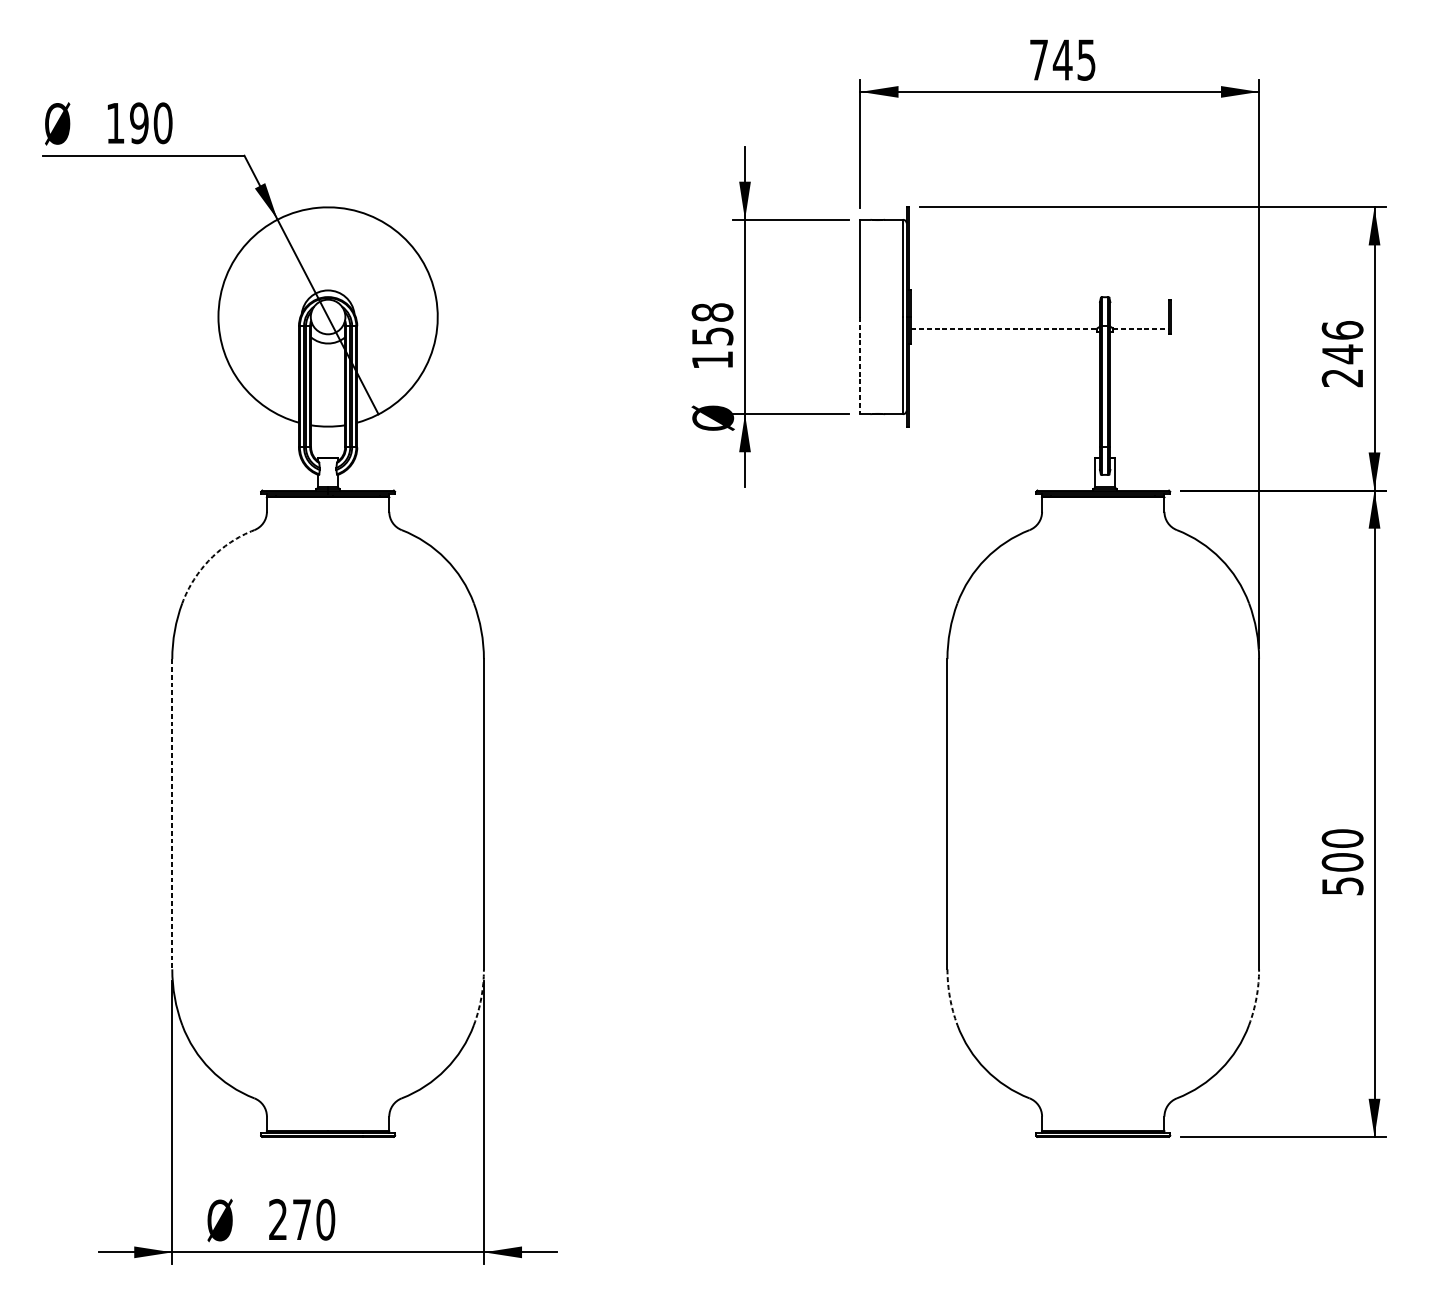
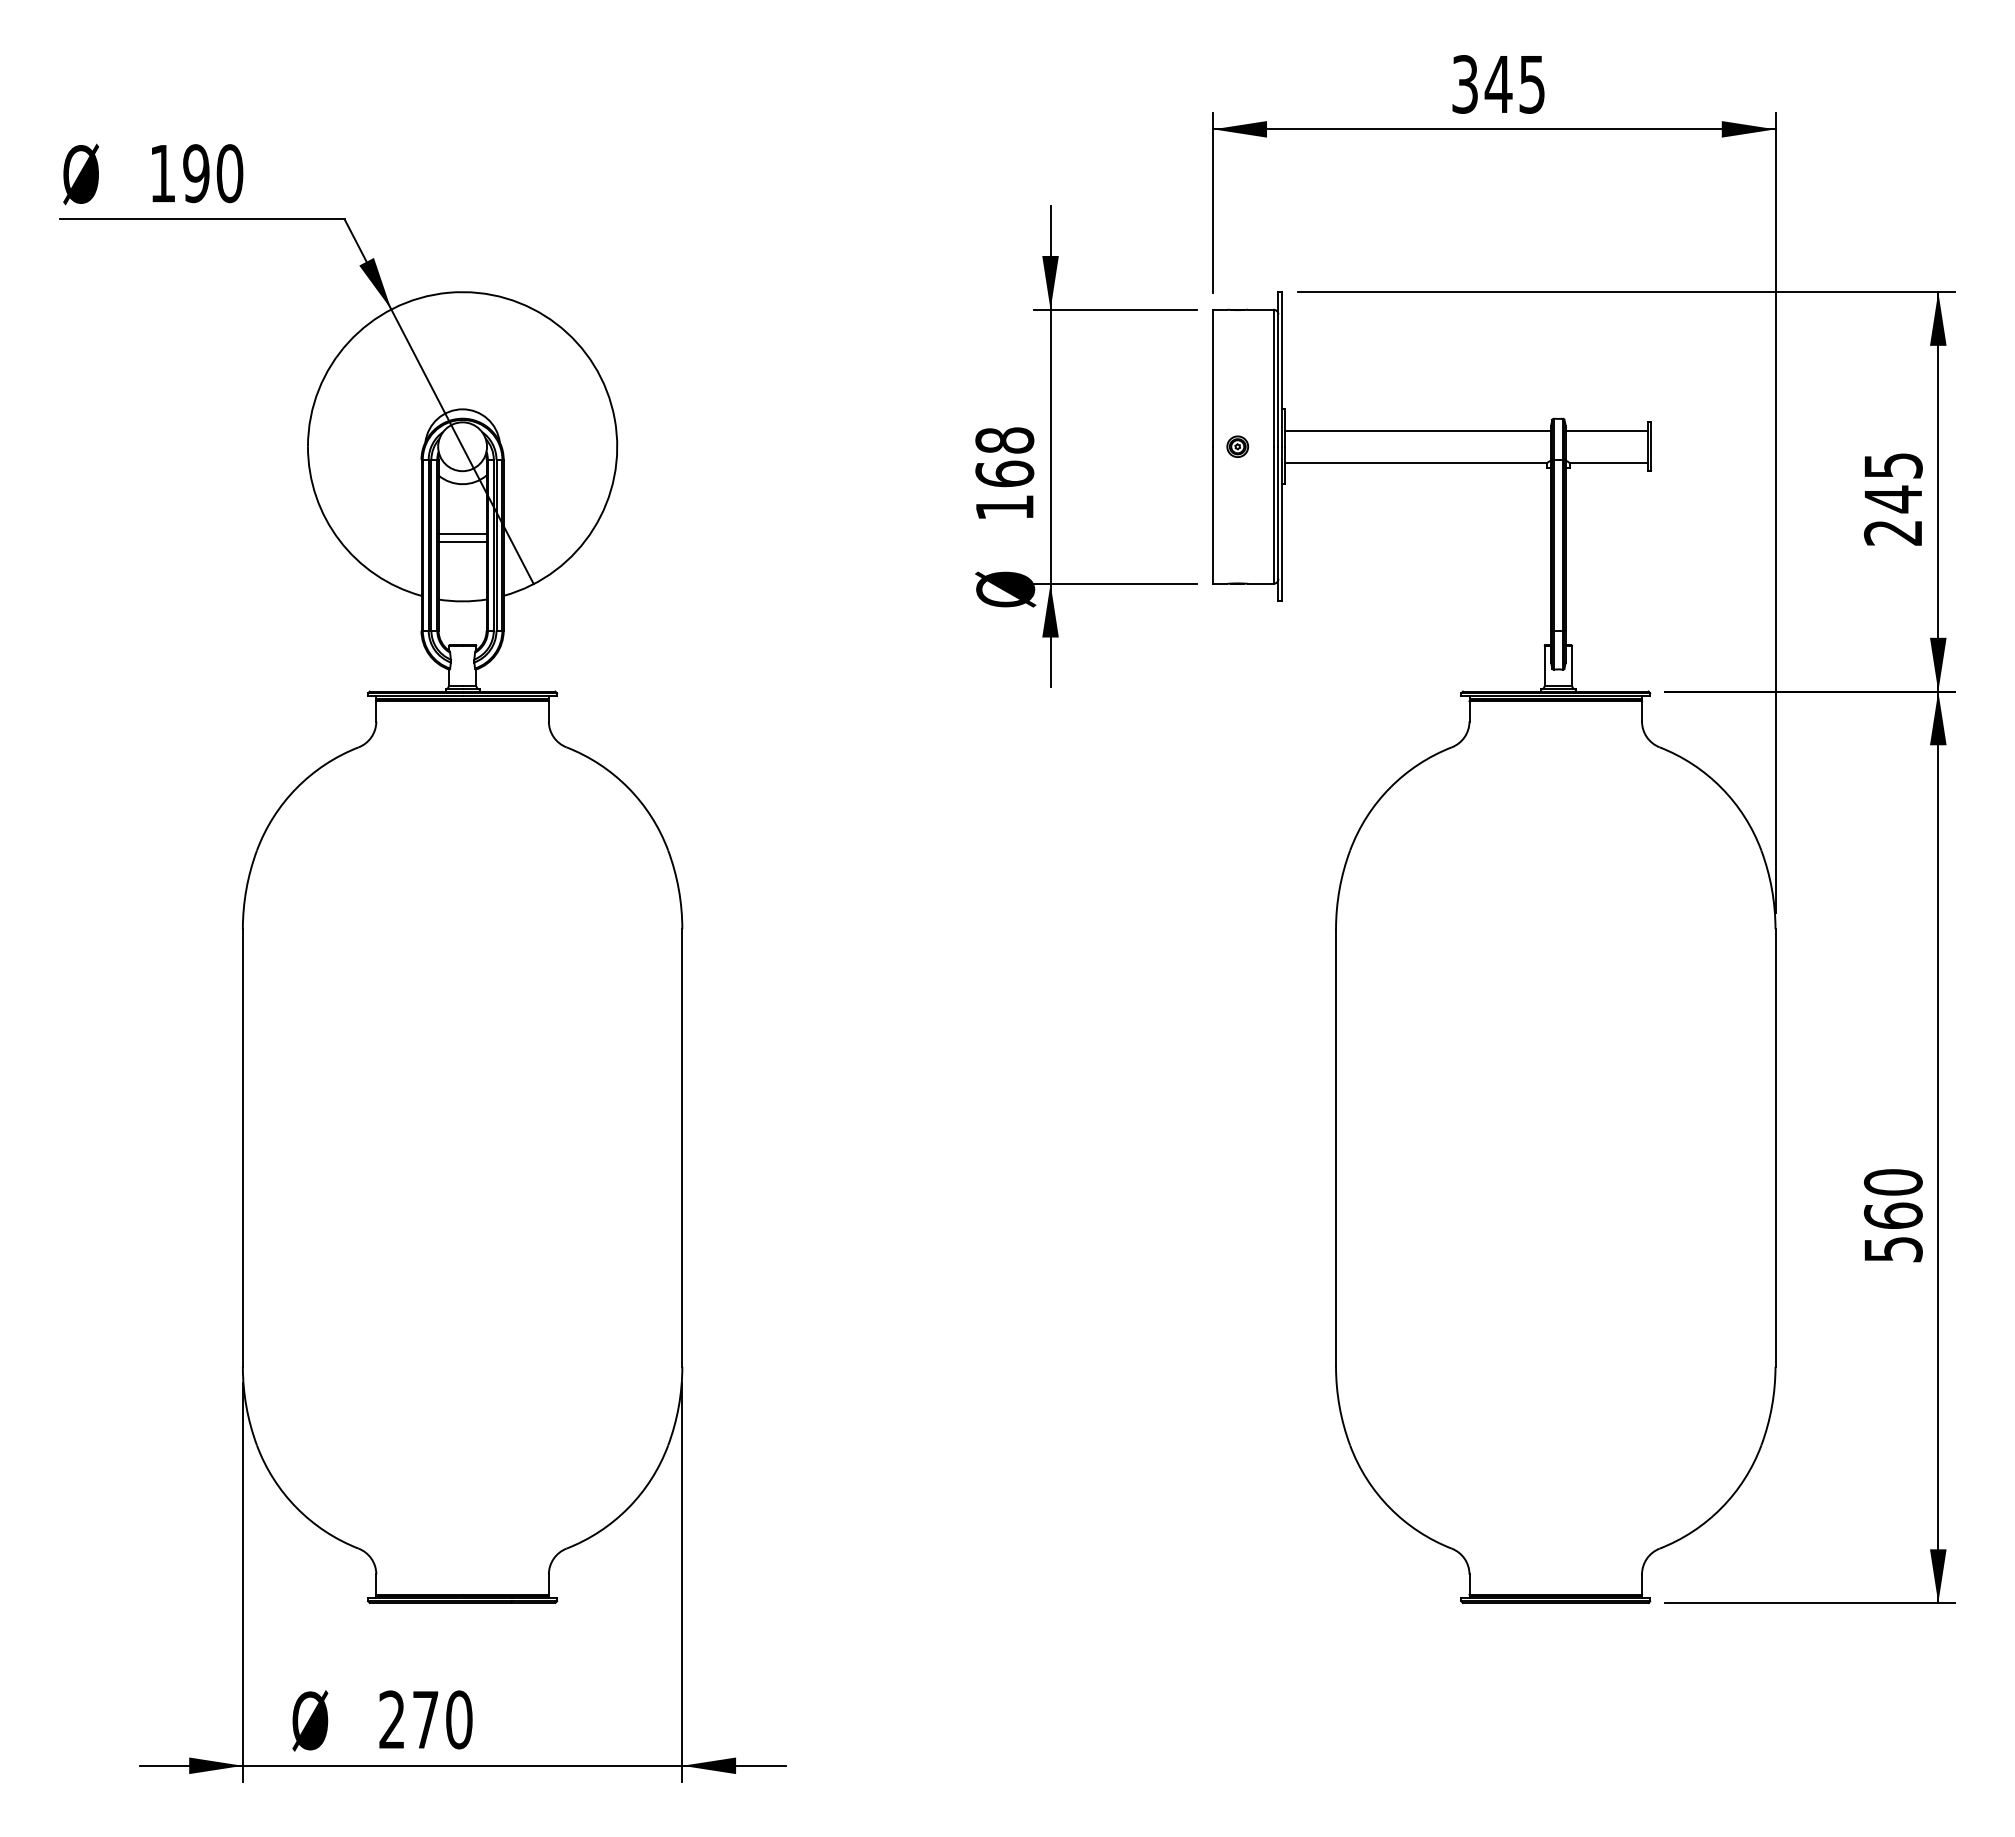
text: (1038, 60) -> (1464, 84), 745 -> 345
line: (1005, 305) -> (1417, 430), added
line: (1139, 305) -> (1606, 430), added
part: (877, 316) -> (1237, 446), added
line: (1004, 328) -> (1416, 463), dashed -> solid
line: (1141, 328) -> (1609, 463), dashed -> solid
text: (1342, 330) -> (1892, 465), 246 -> 245
text: (712, 335) -> (1004, 473), 158 -> 168
line: (860, 365) -> (1213, 515), dashed -> solid
line: (328, 378) -> (462, 533), added
line: (328, 384) -> (462, 542), added
arc: (210, 559) -> (296, 788), dashed -> solid
line: (172, 814) -> (242, 1148), dashed -> solid
text: (1342, 862) -> (1892, 1215), 500 -> 560
arc: (481, 997) -> (678, 1406), dashed -> solid
arc: (949, 997) -> (1339, 1406), dashed -> solid
arc: (1256, 997) -> (1771, 1406), dashed -> solid

